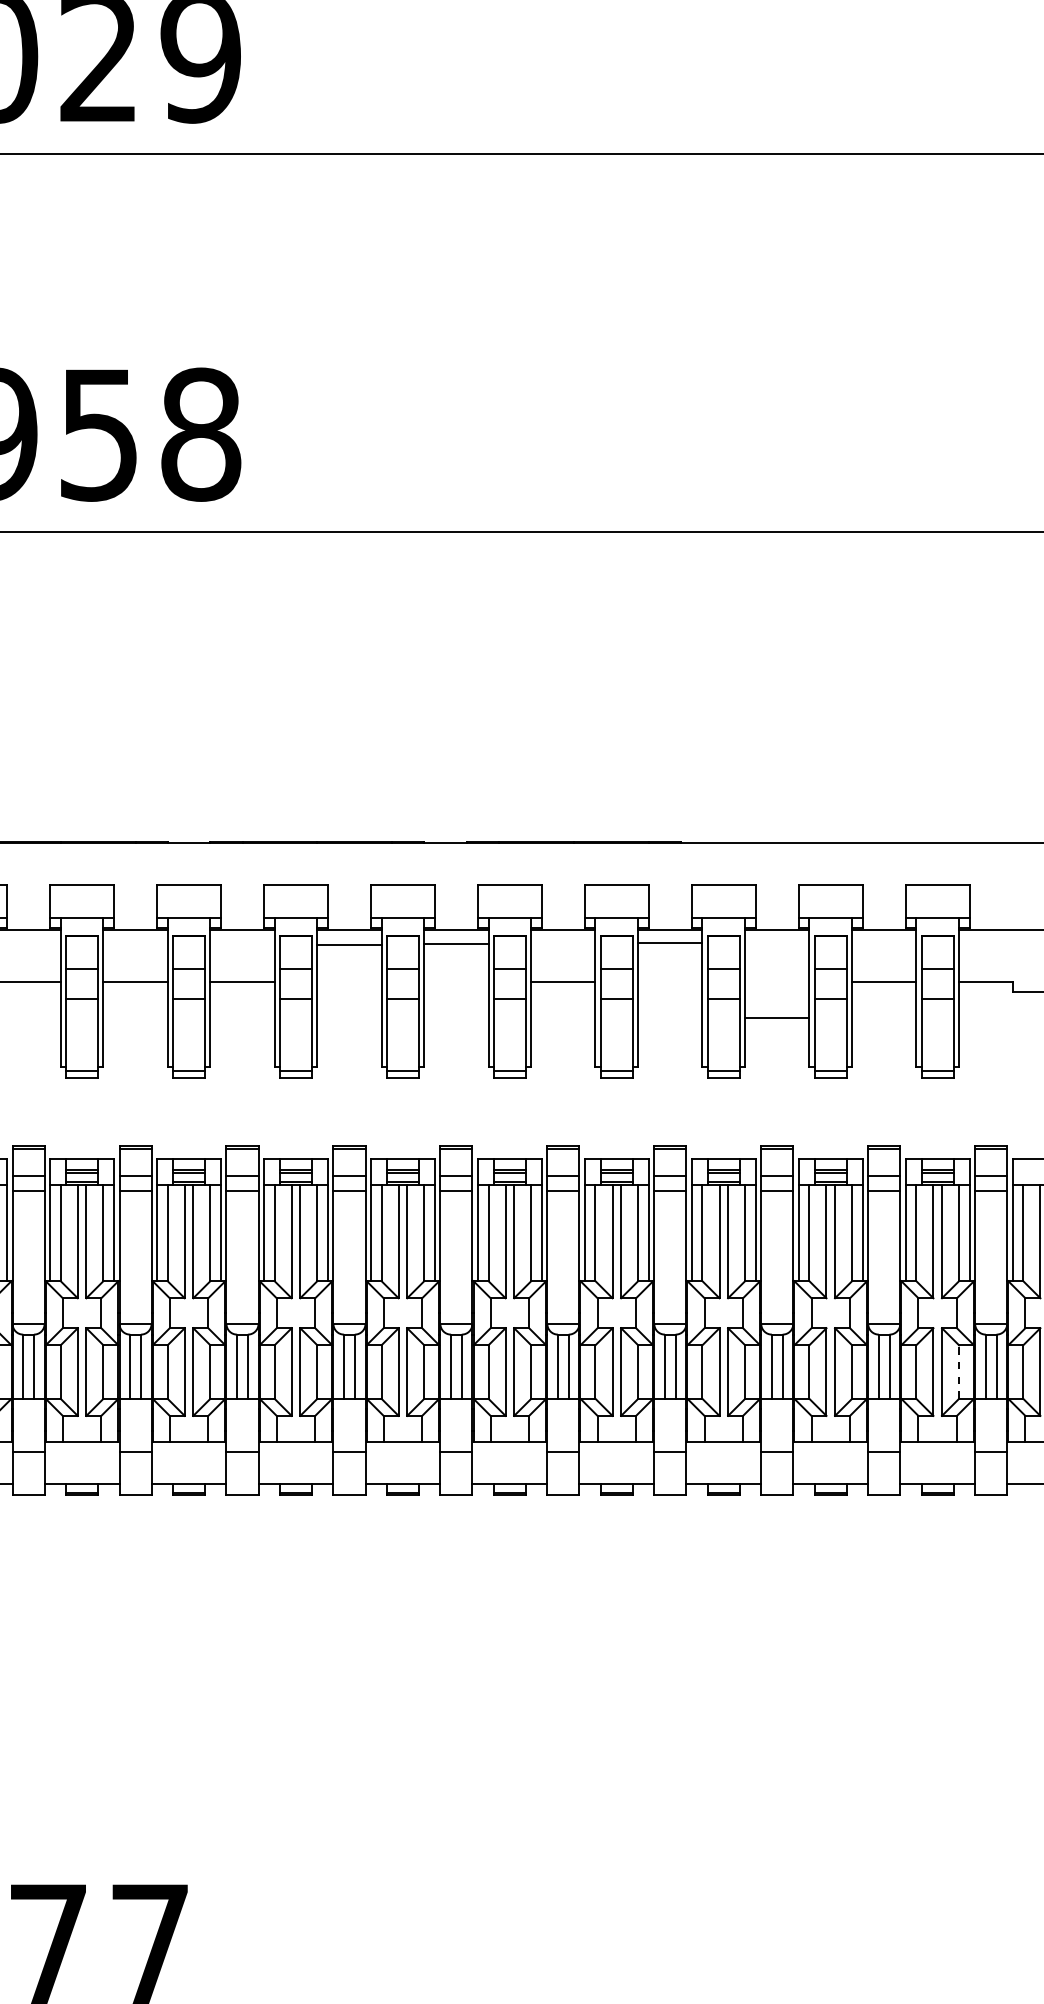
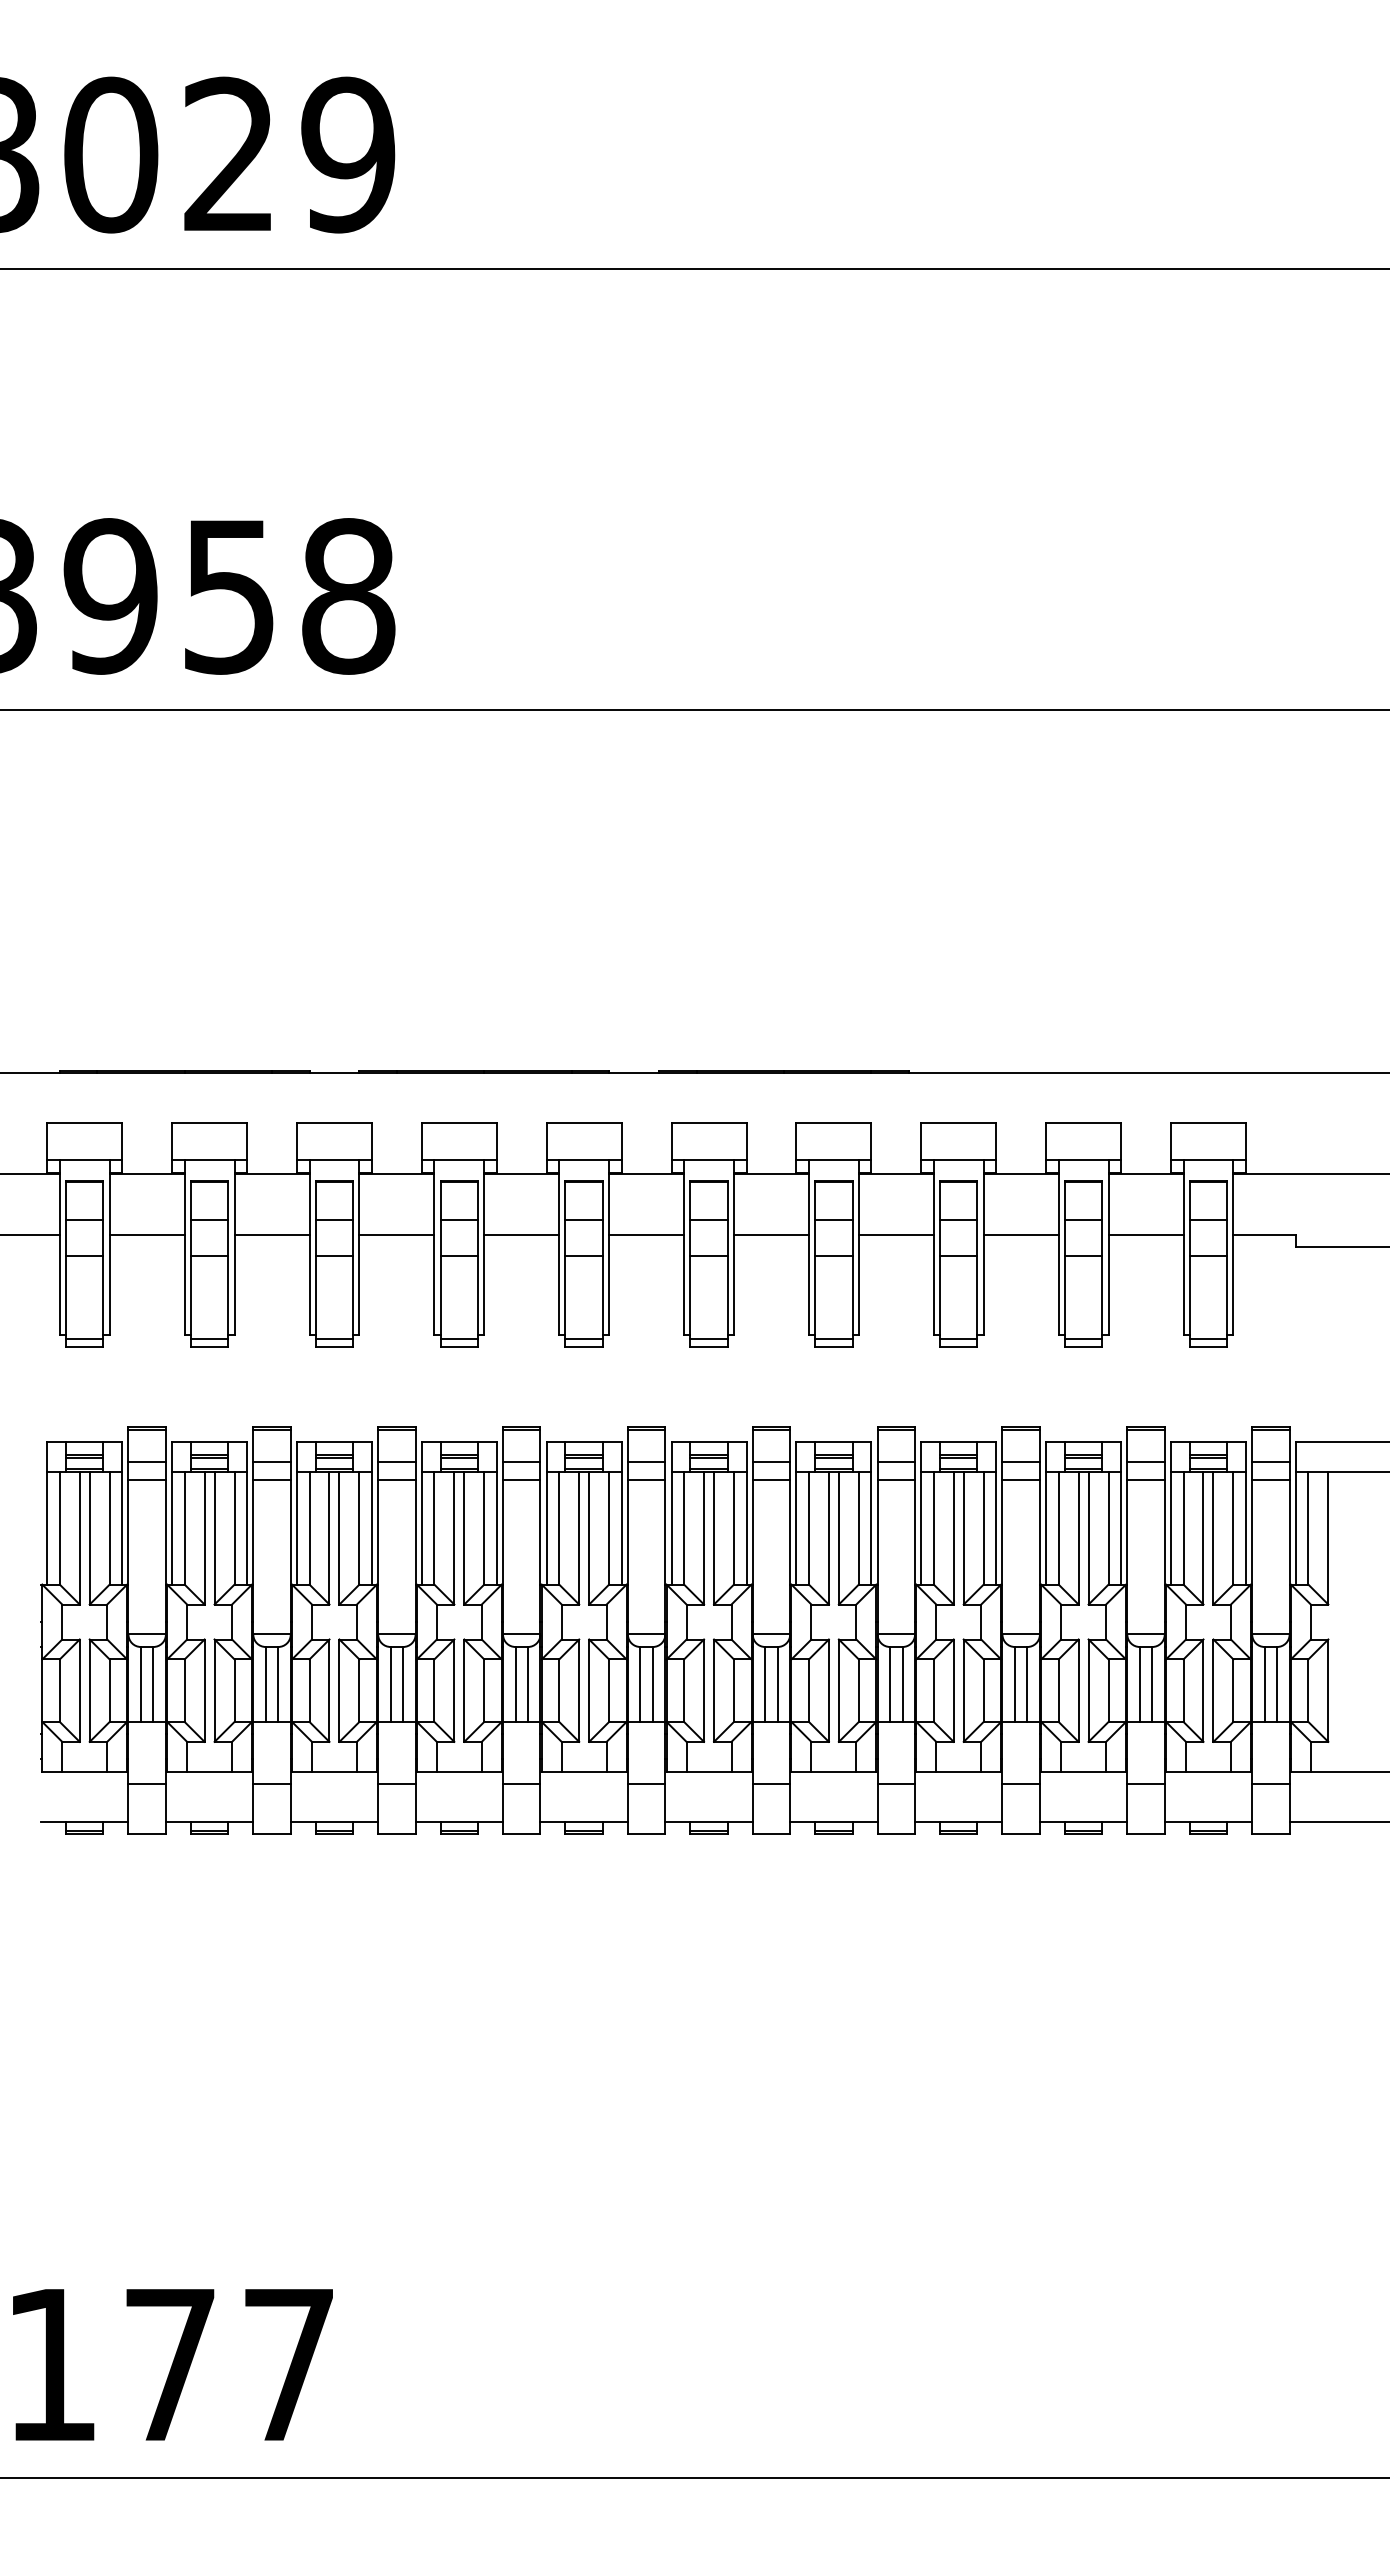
line: (669, 942) -> (895, 1234), moved
line: (456, 943) -> (646, 1234), moved
line: (349, 944) -> (521, 1234), moved
line: (776, 1017) -> (1020, 1234), moved
line: (959, 1371) -> (1233, 1690), dashed -> solid

